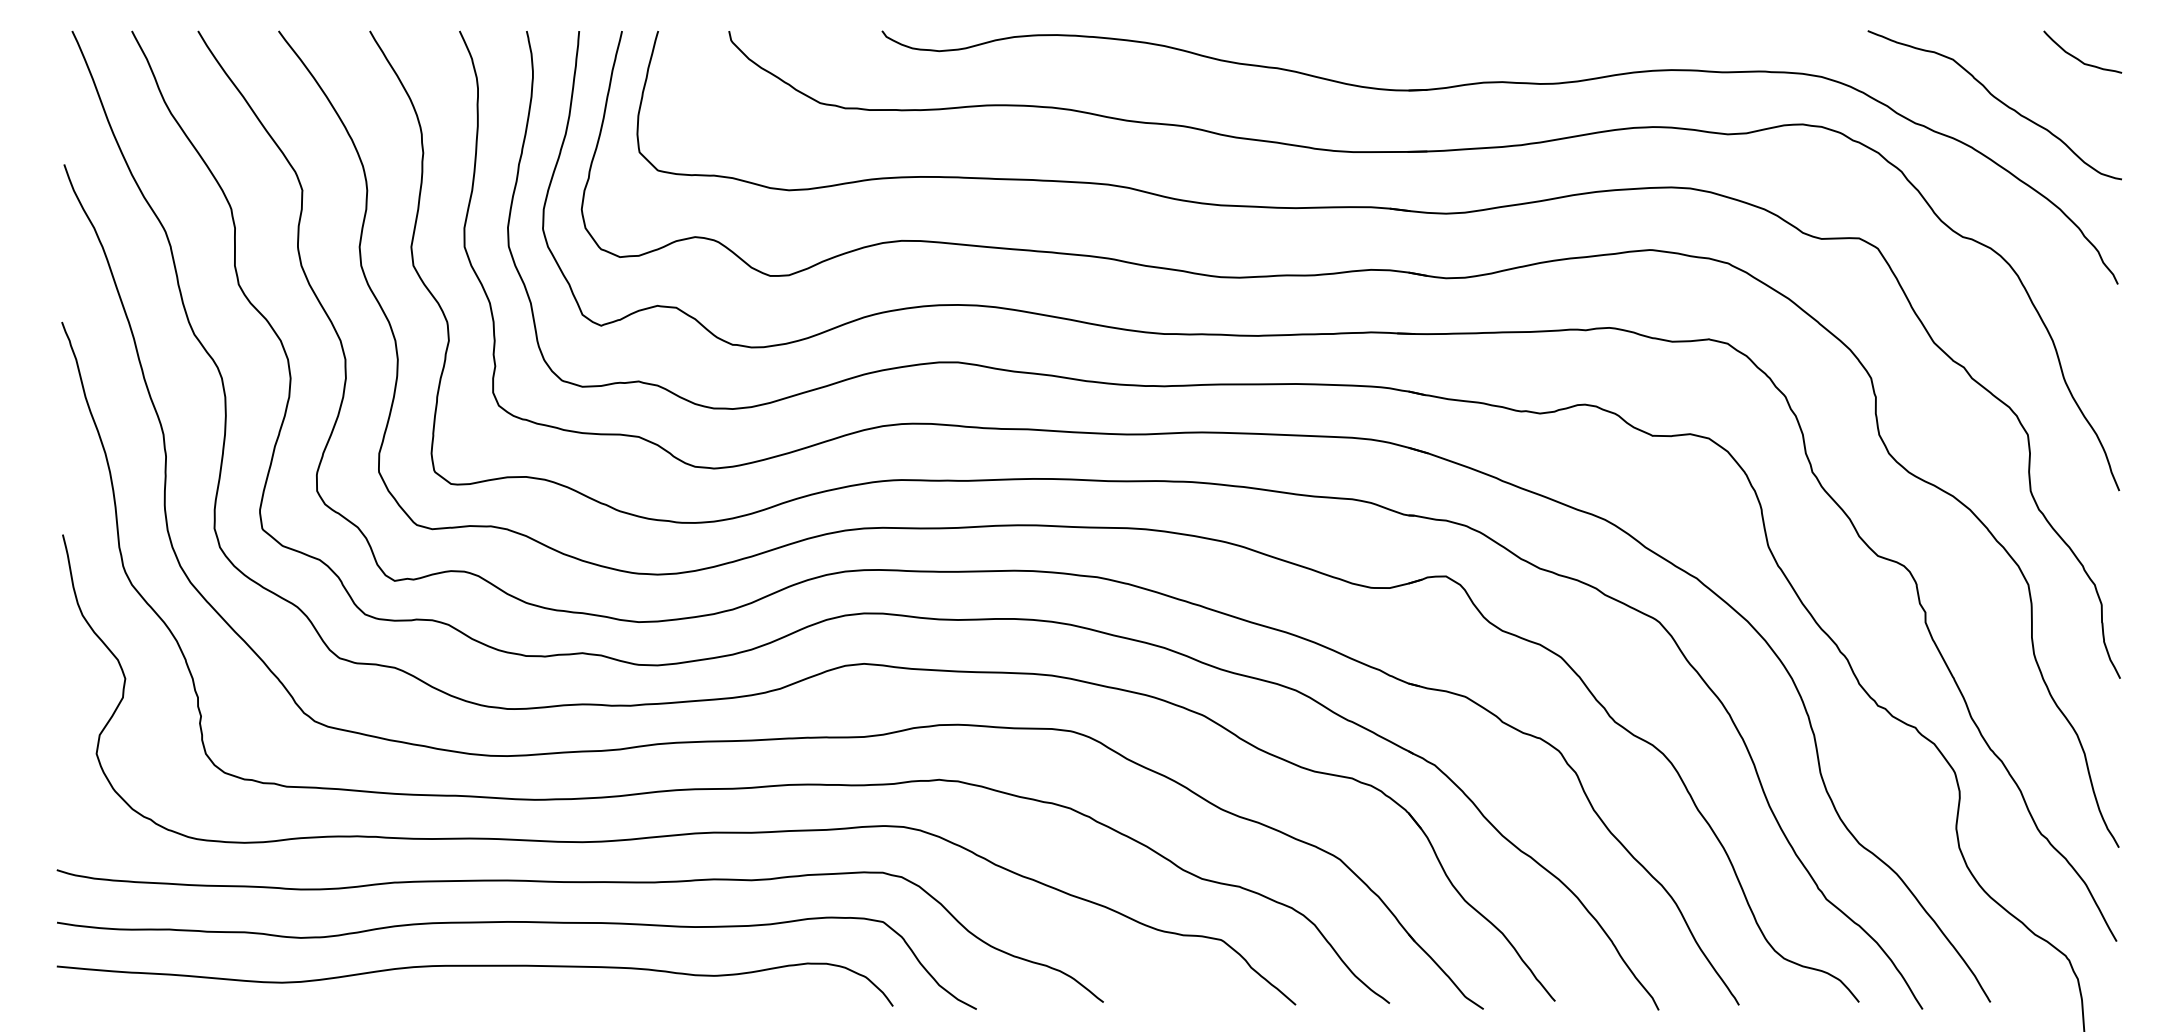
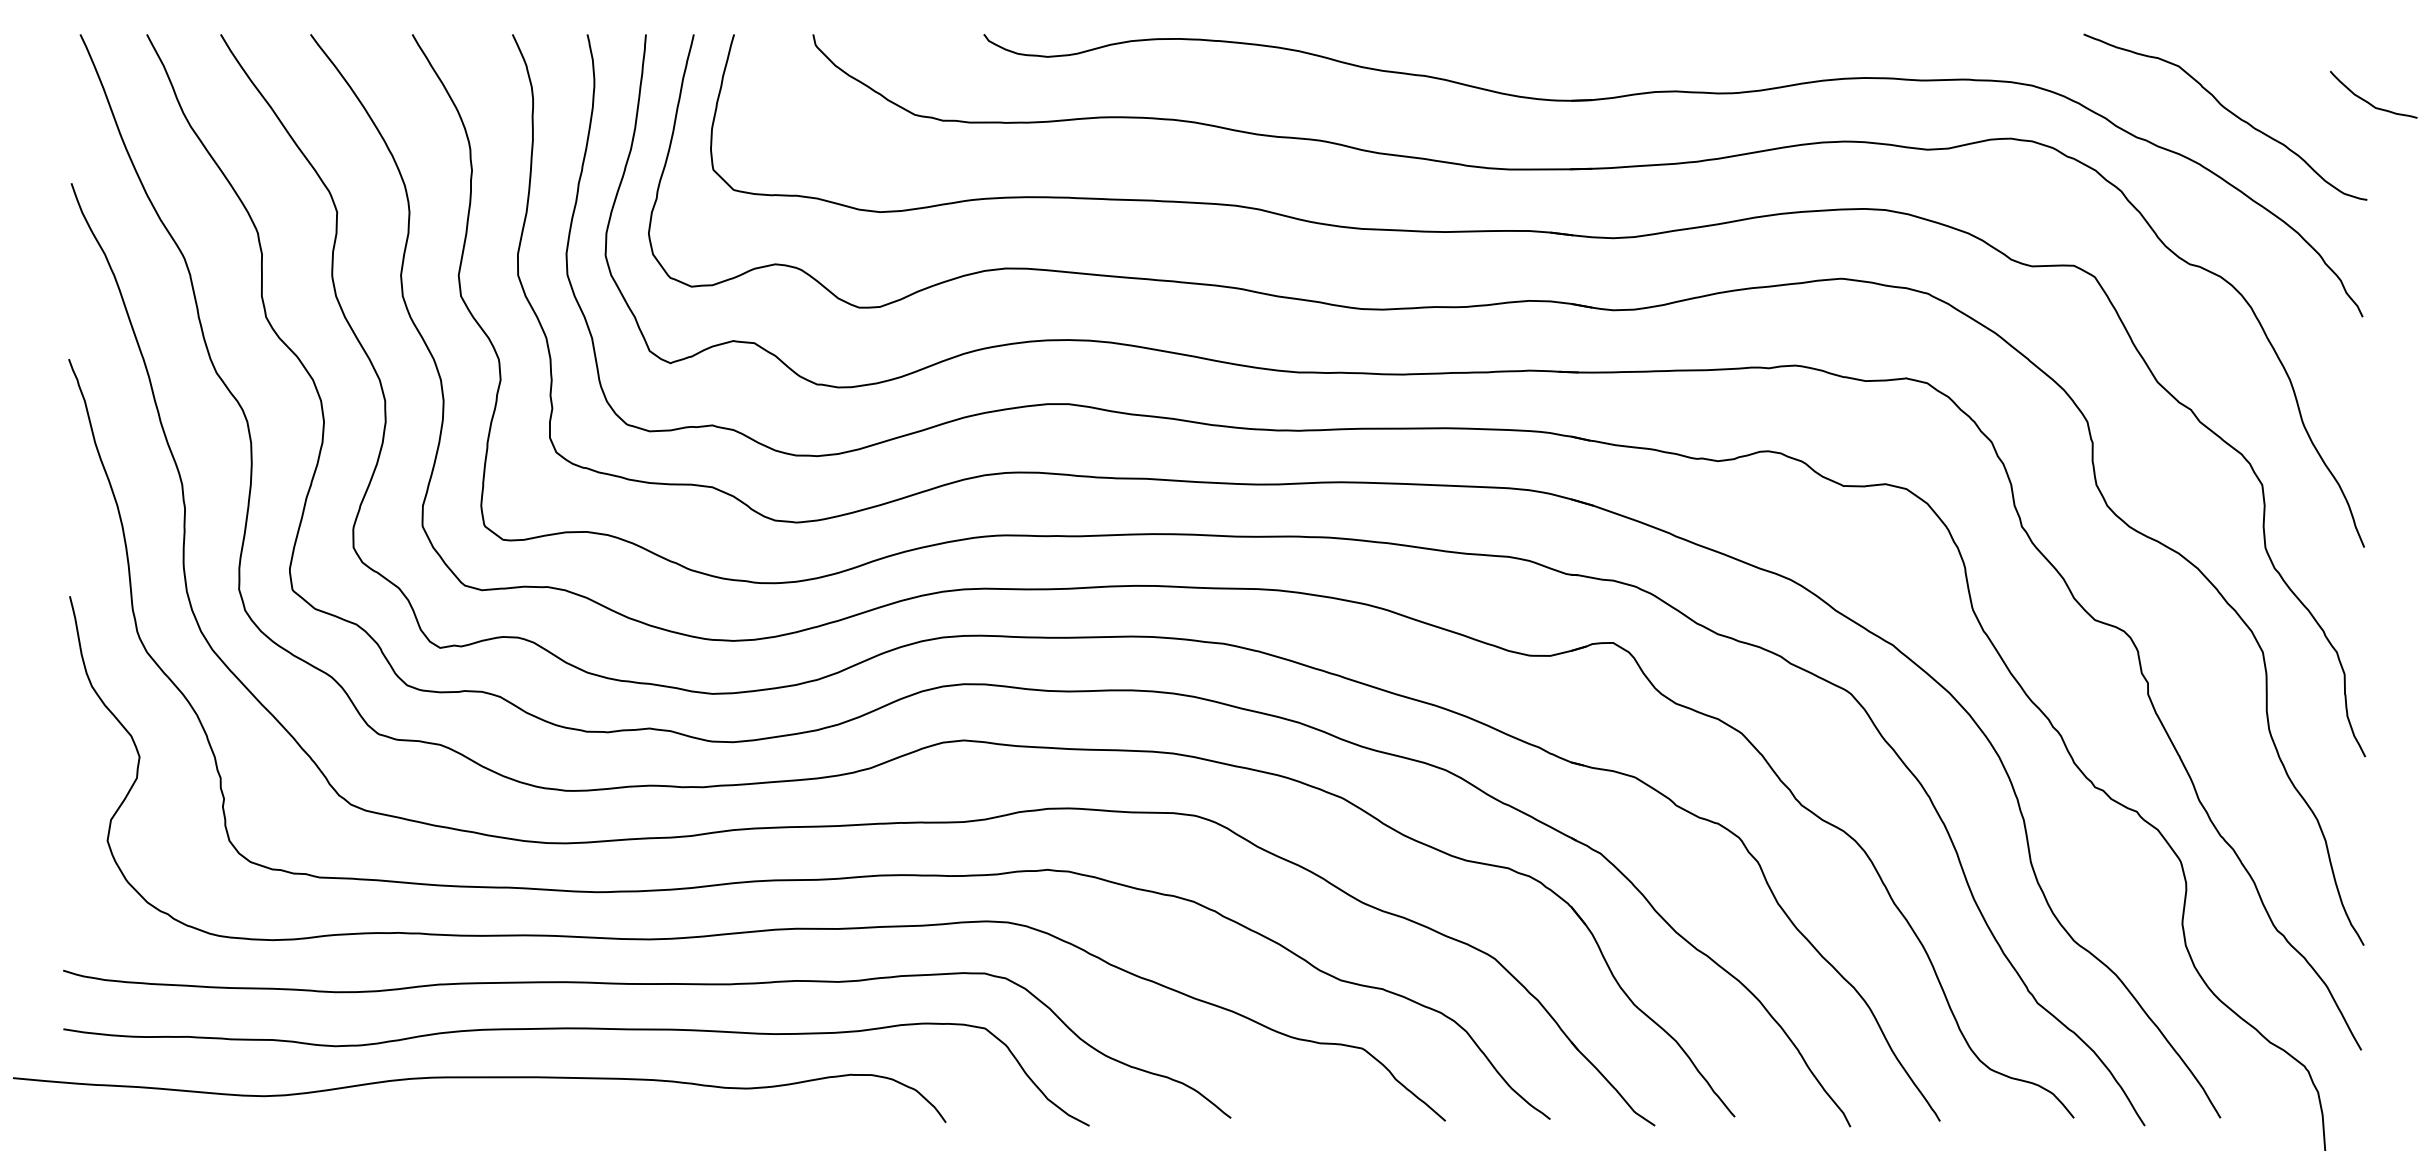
curve: (2078, 58) -> (2368, 101), moved
curve: (474, 966) -> (478, 1078), moved

